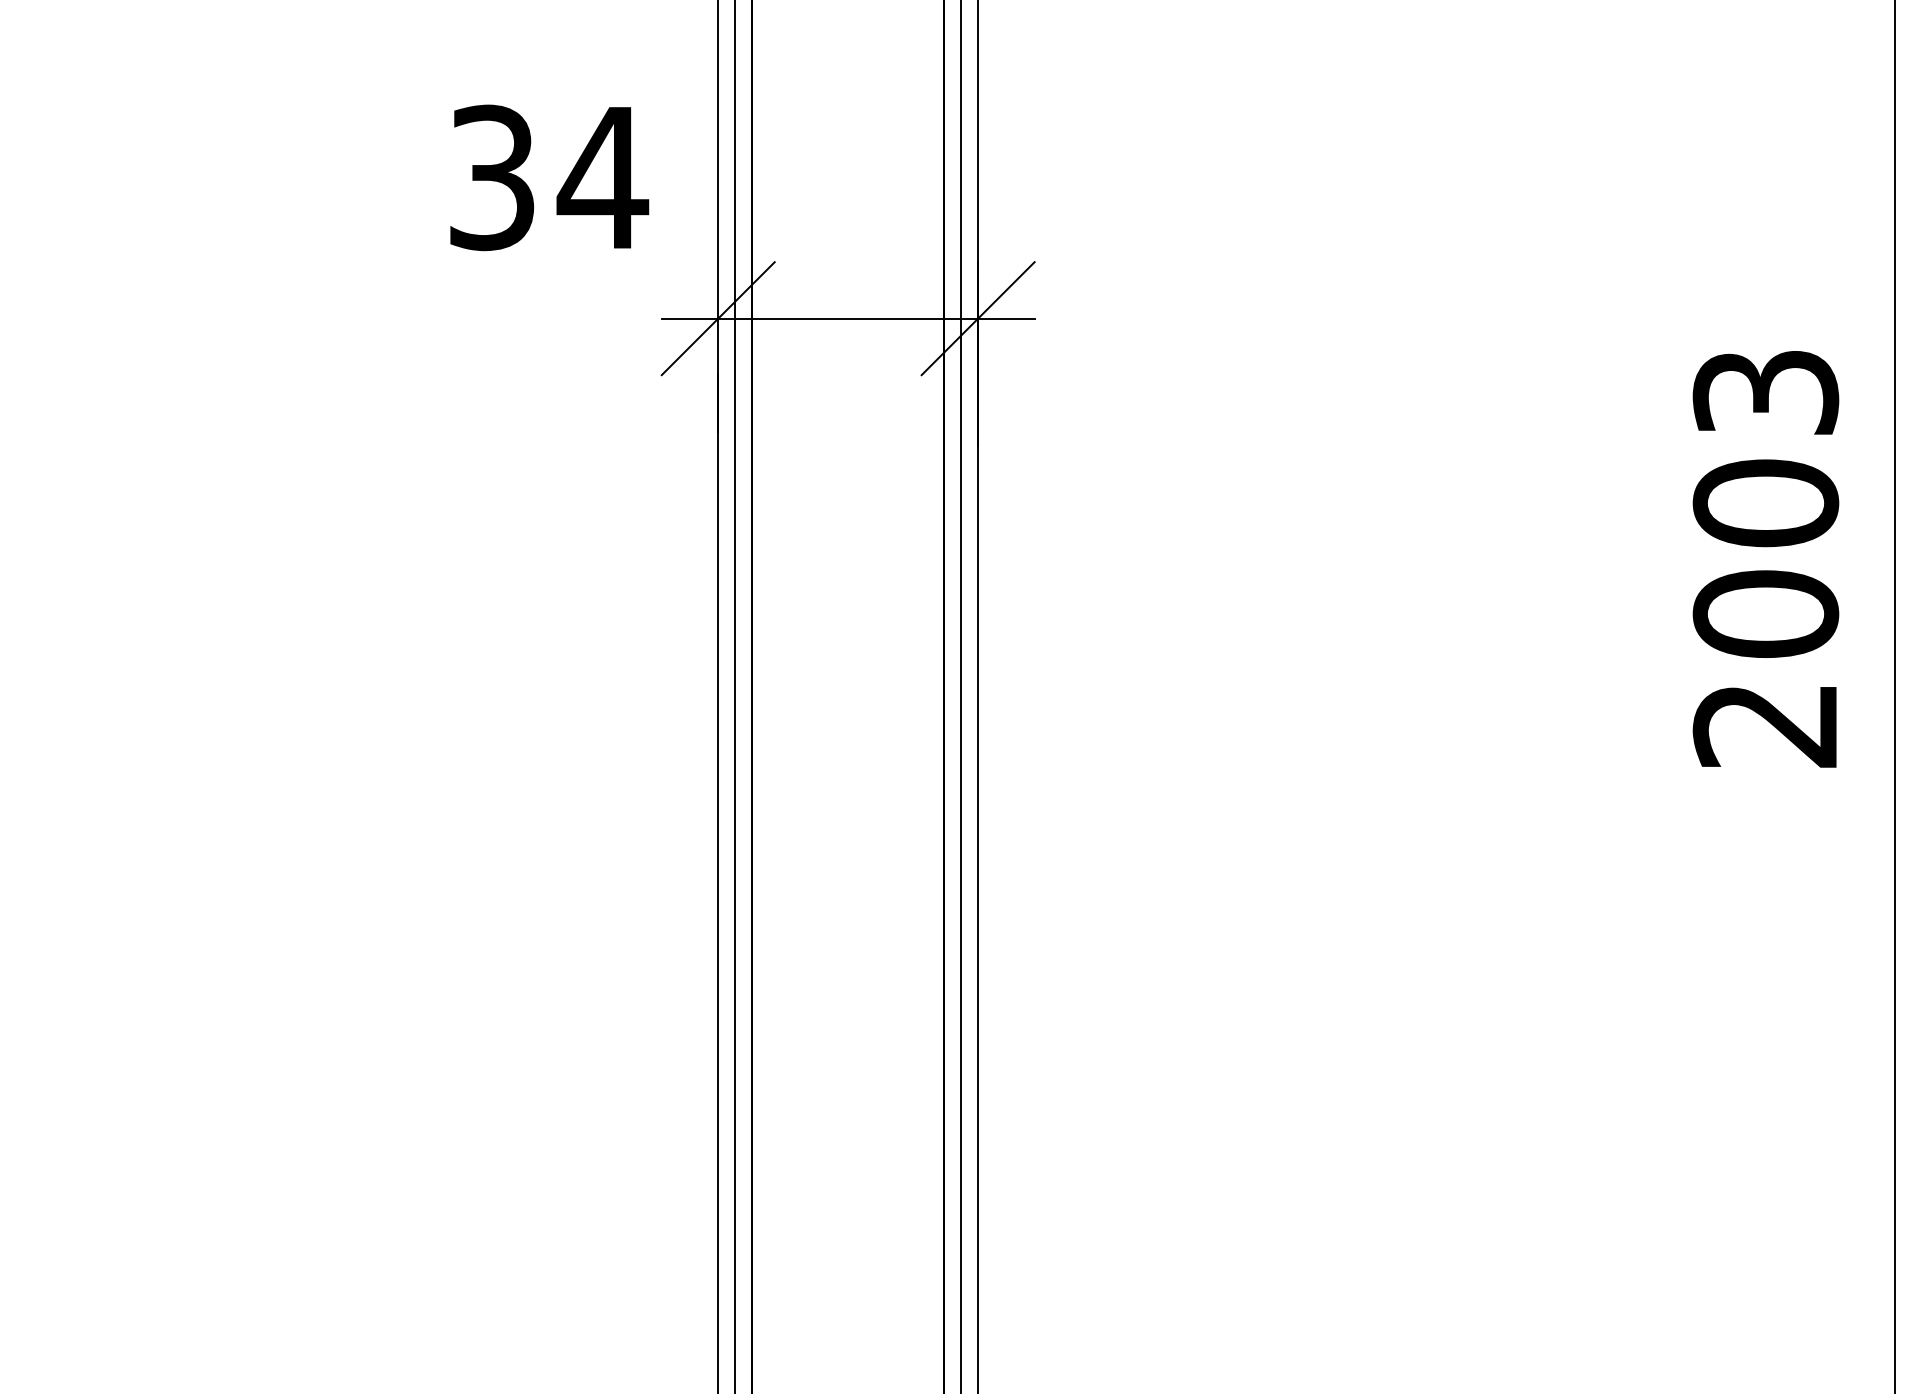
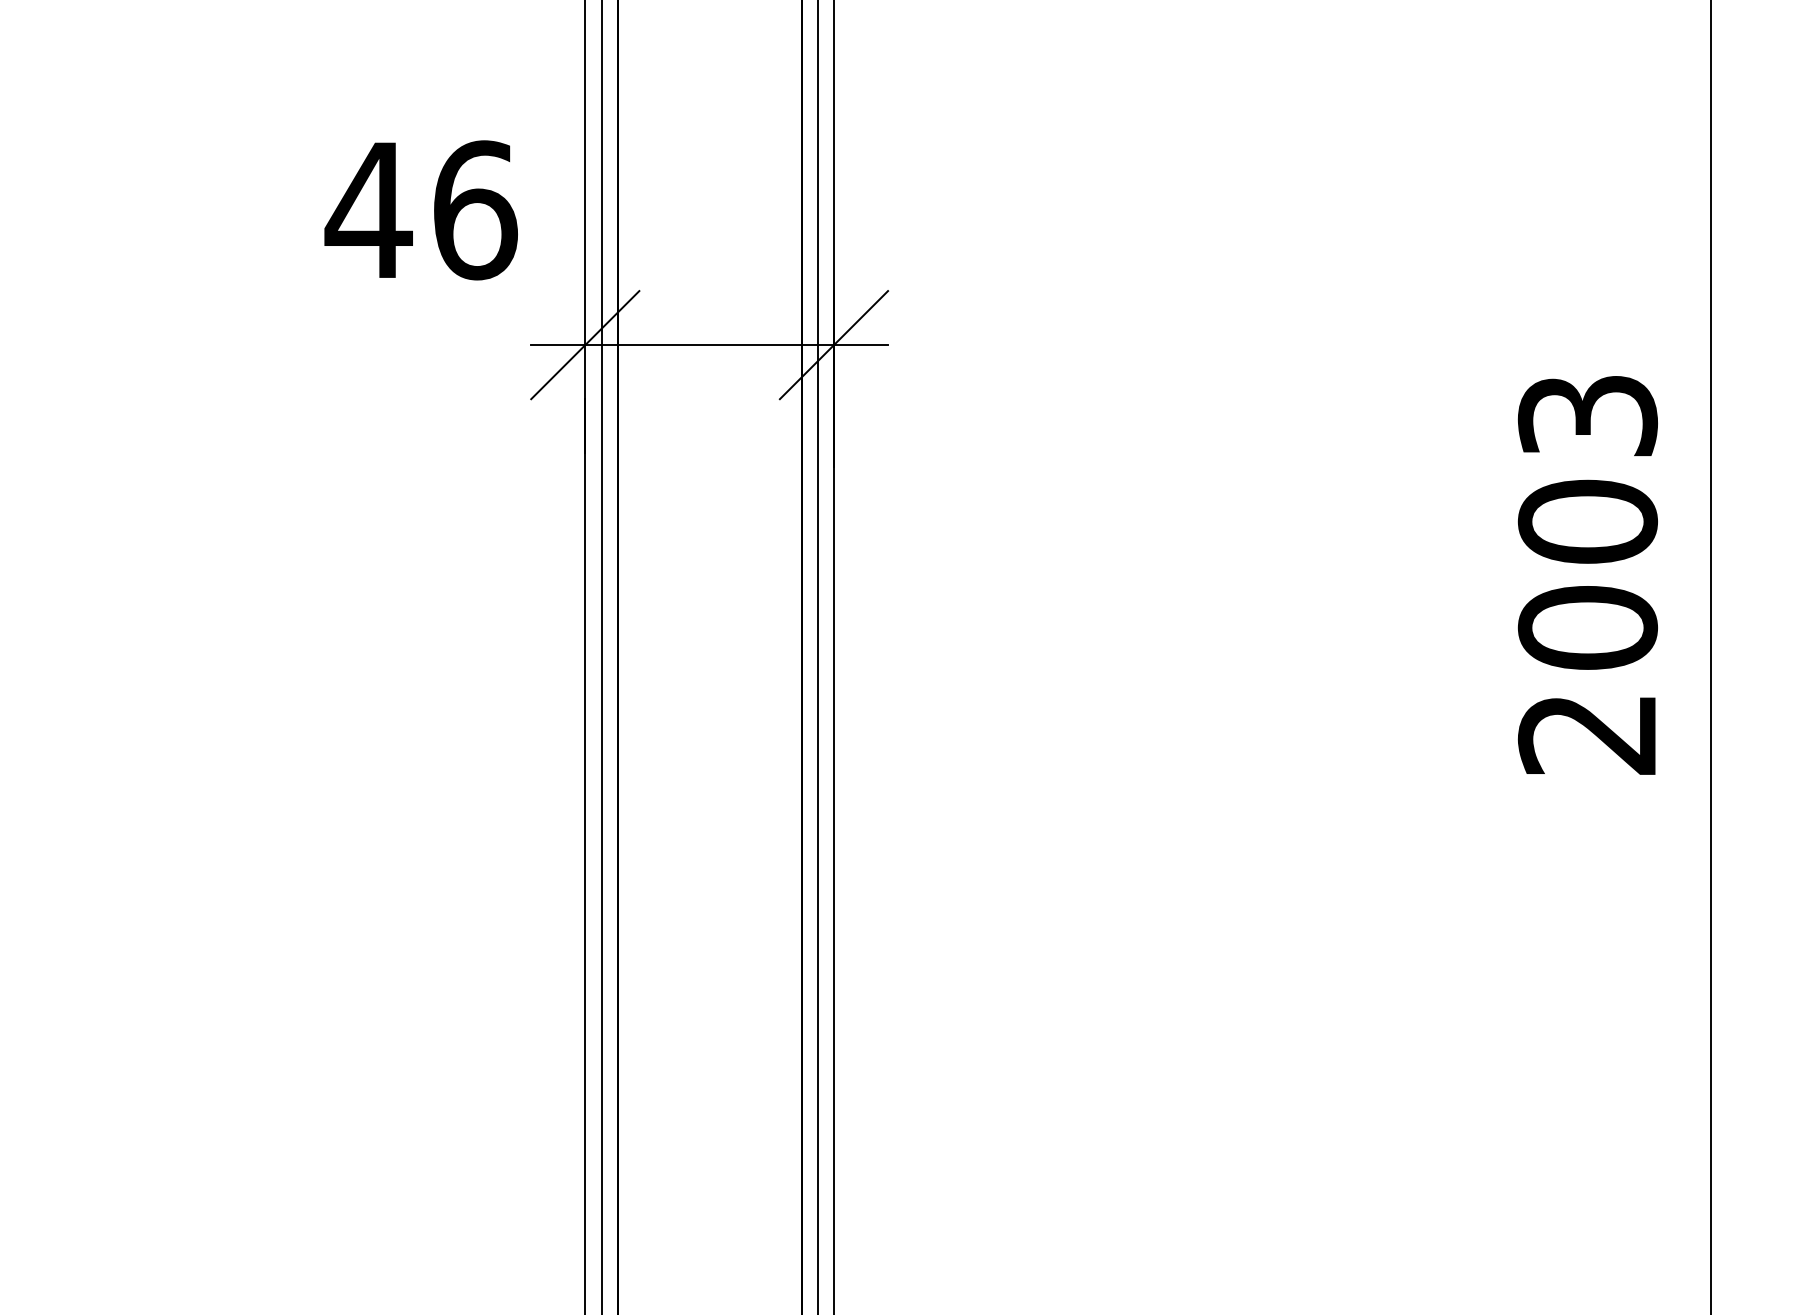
text: (547, 177) -> (421, 210), 34 -> 46

